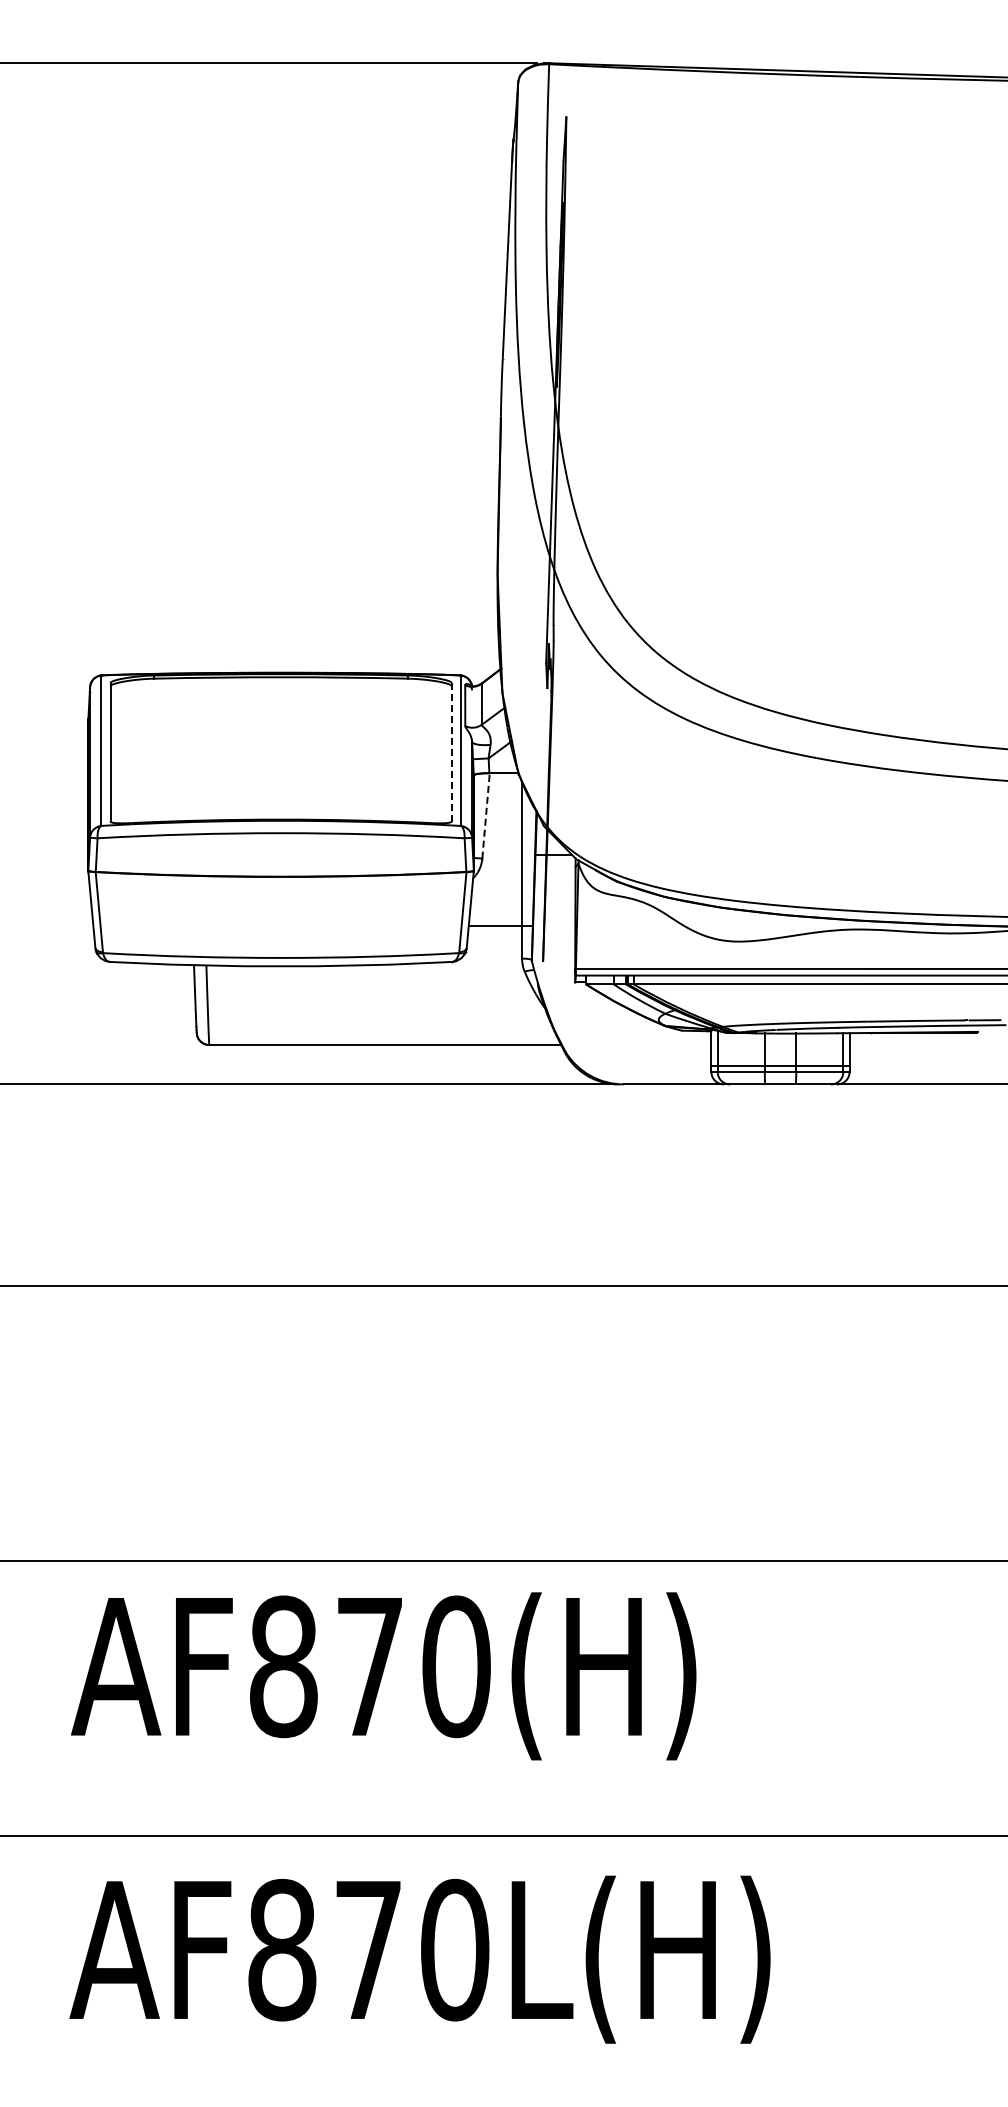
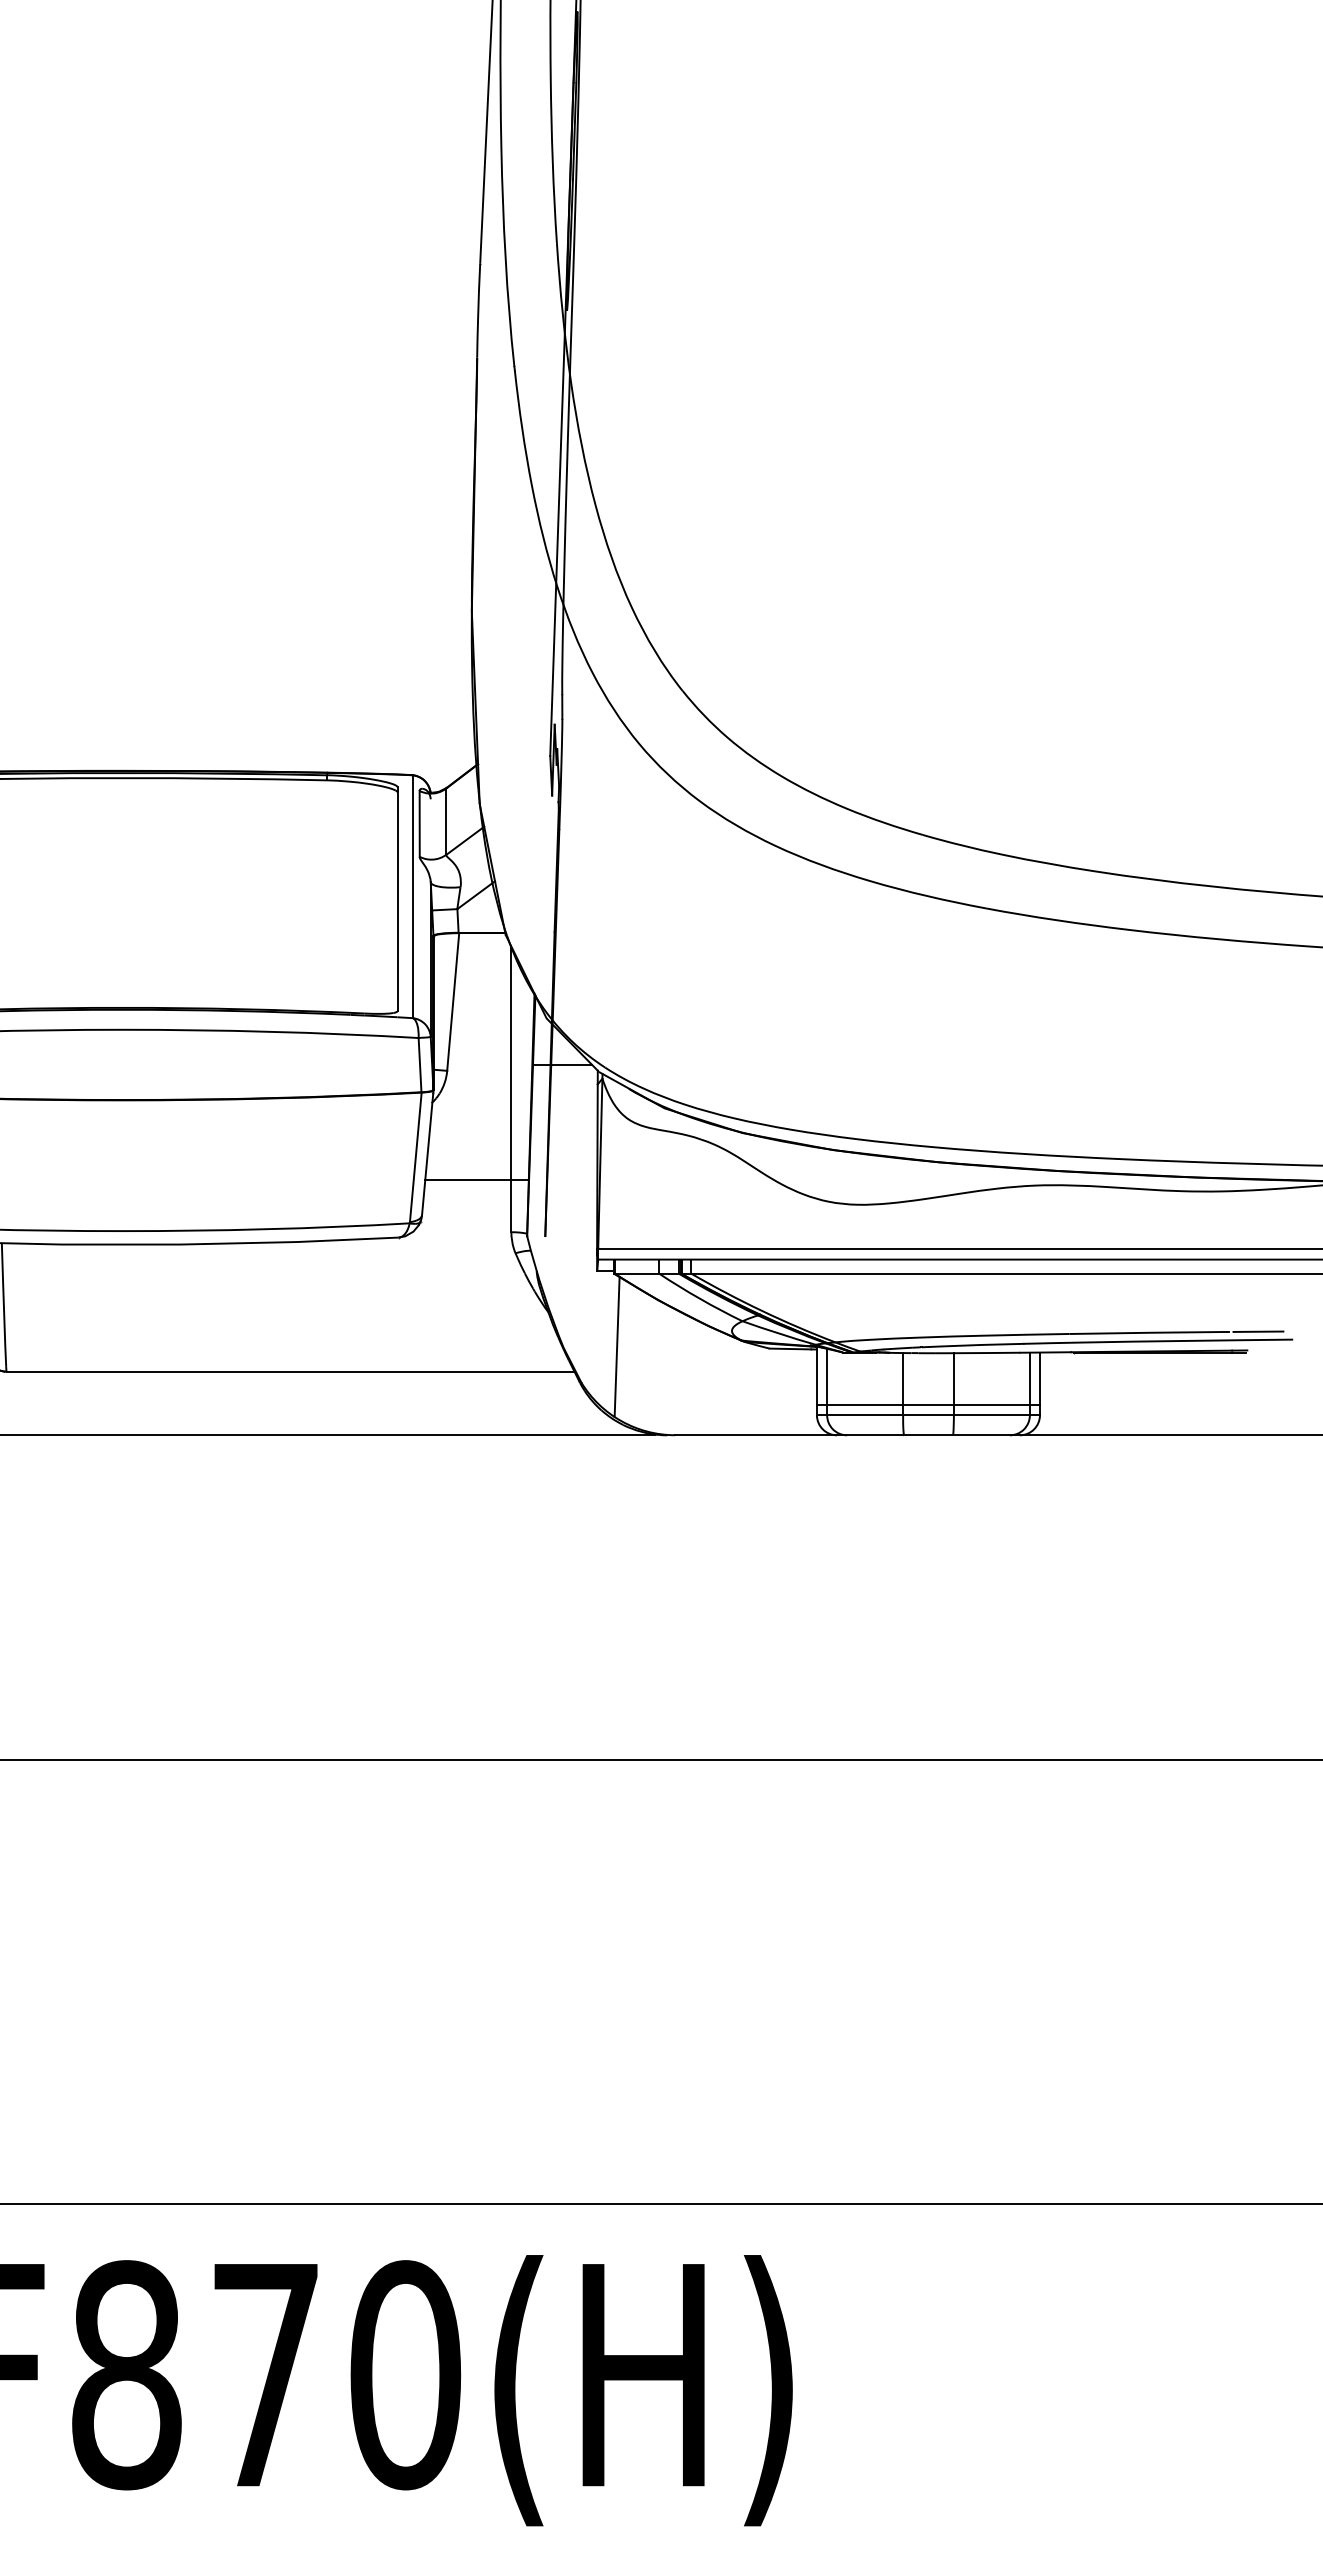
line: (451, 752) -> (397, 899), dashed -> solid
line: (486, 815) -> (453, 1001), dashed -> solid
line: (587, 1029) -> (616, 1346), added

